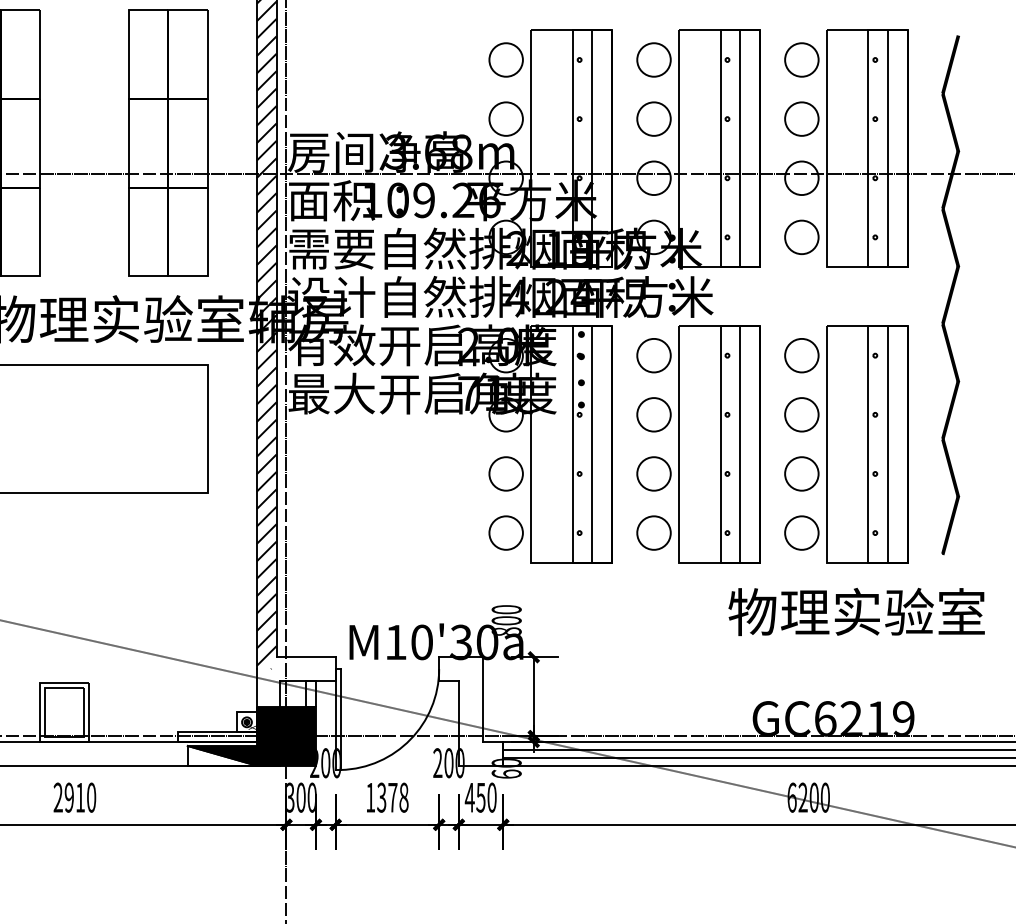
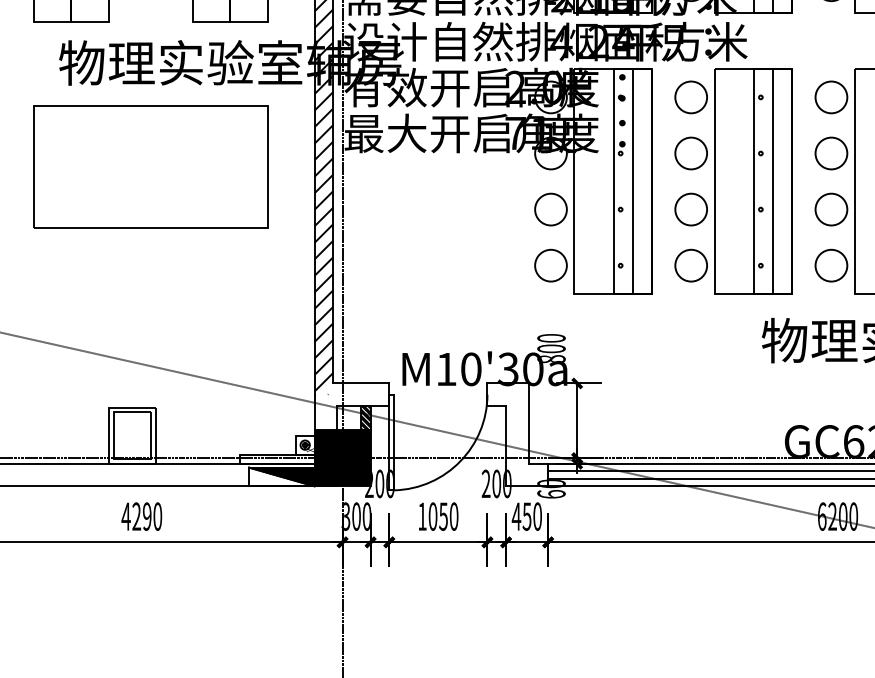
hatch: (310, 693) -> (365, 417), added
text: (68, 797) -> (135, 516), 2910 -> 4290
text: (392, 797) -> (443, 516), 1378 -> 1050

